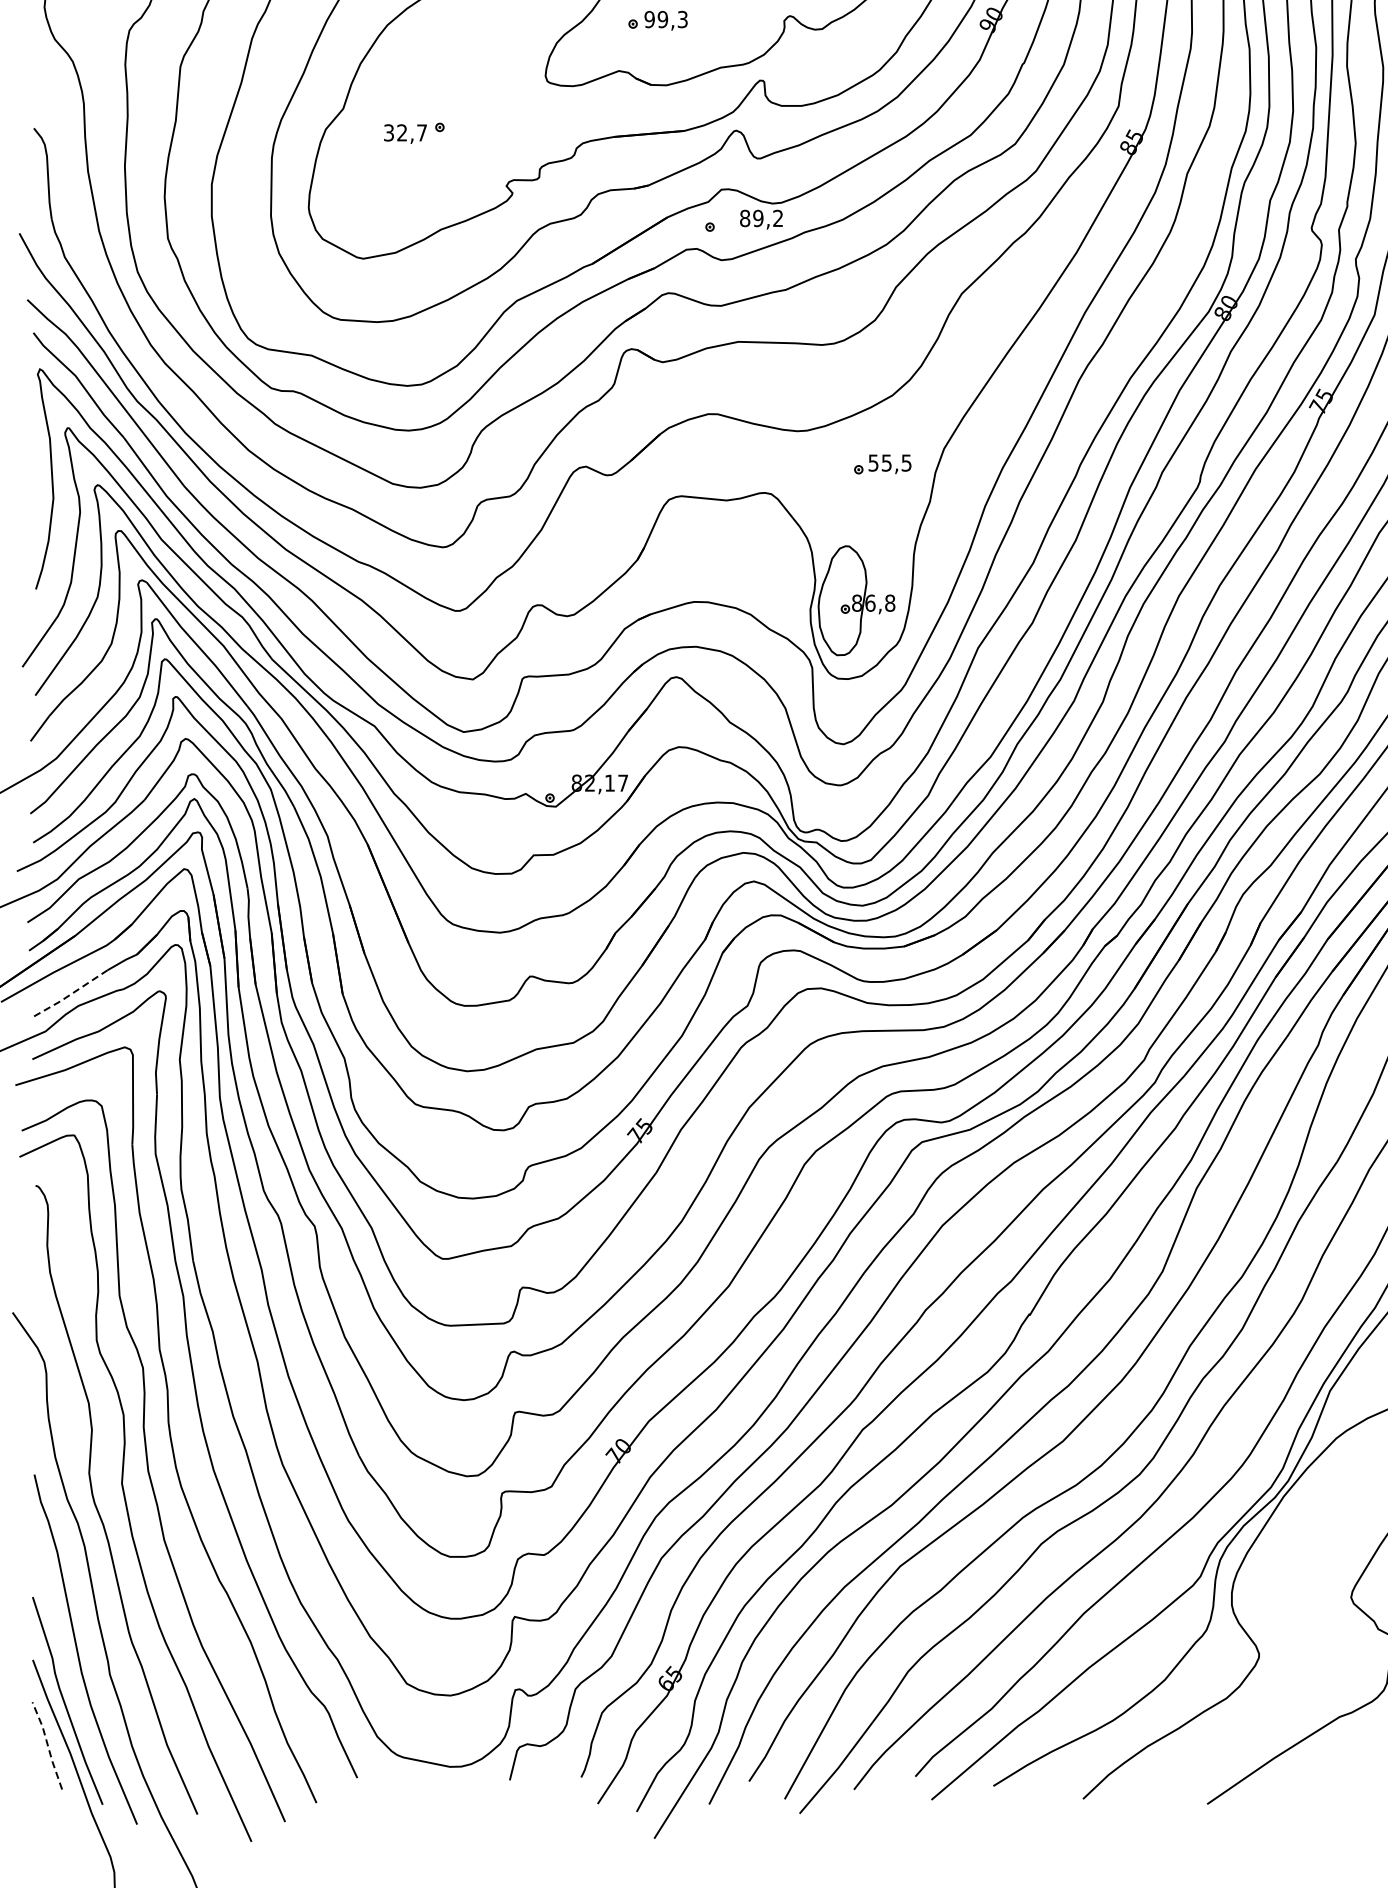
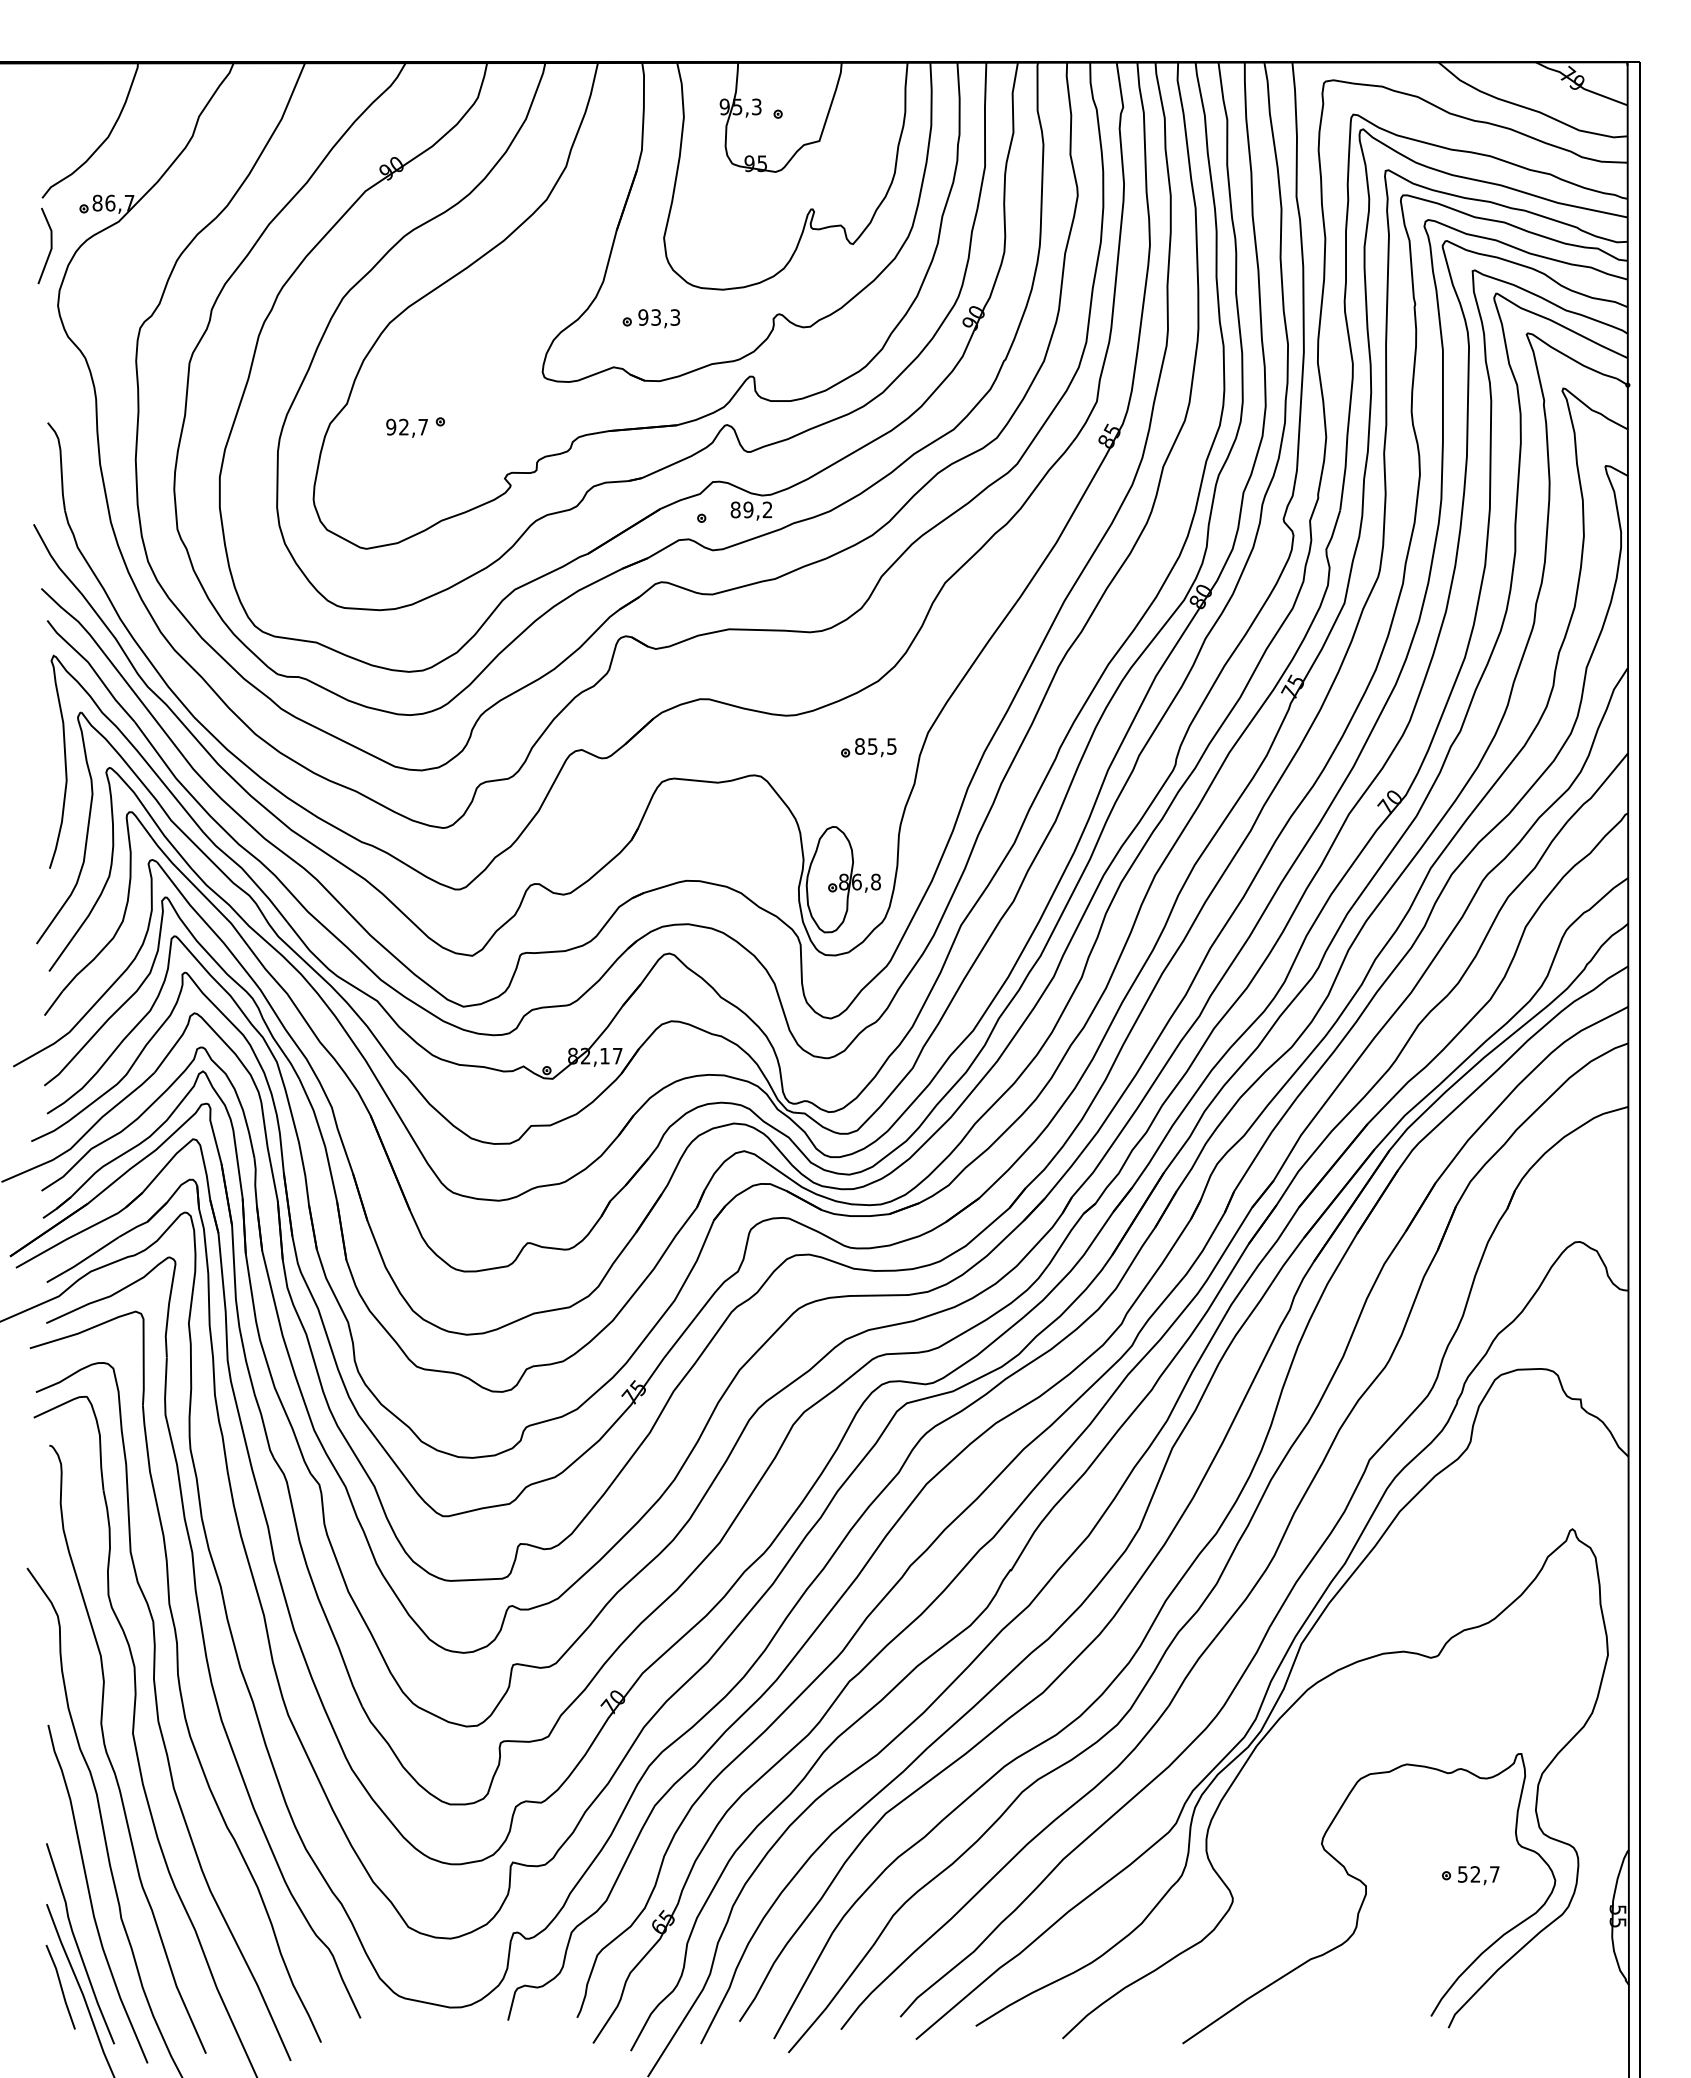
text: (663, 19) -> (656, 317), 99,3 -> 93,3
text: (389, 132) -> (391, 426), 32,7 -> 92,7
text: (873, 463) -> (859, 746), 55,5 -> 85,5
line: (69, 995) -> (82, 1261), dashed -> solid
line: (48, 1745) -> (61, 1986), dashed -> solid

